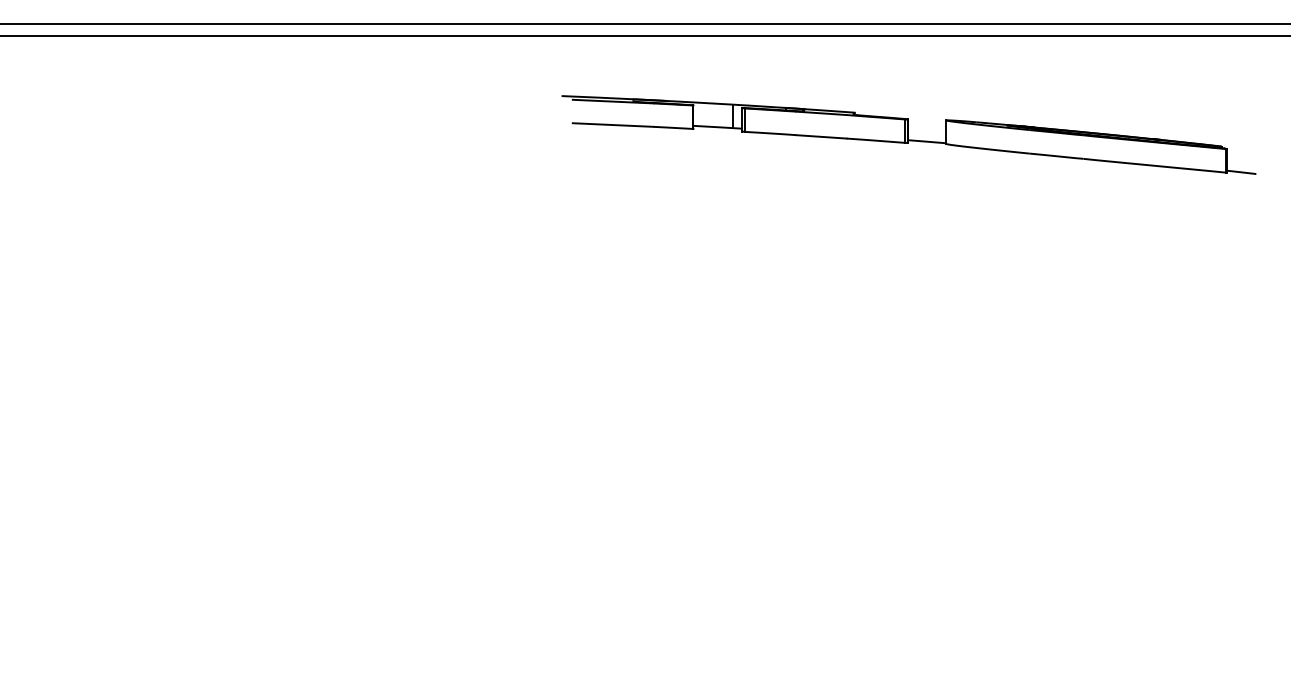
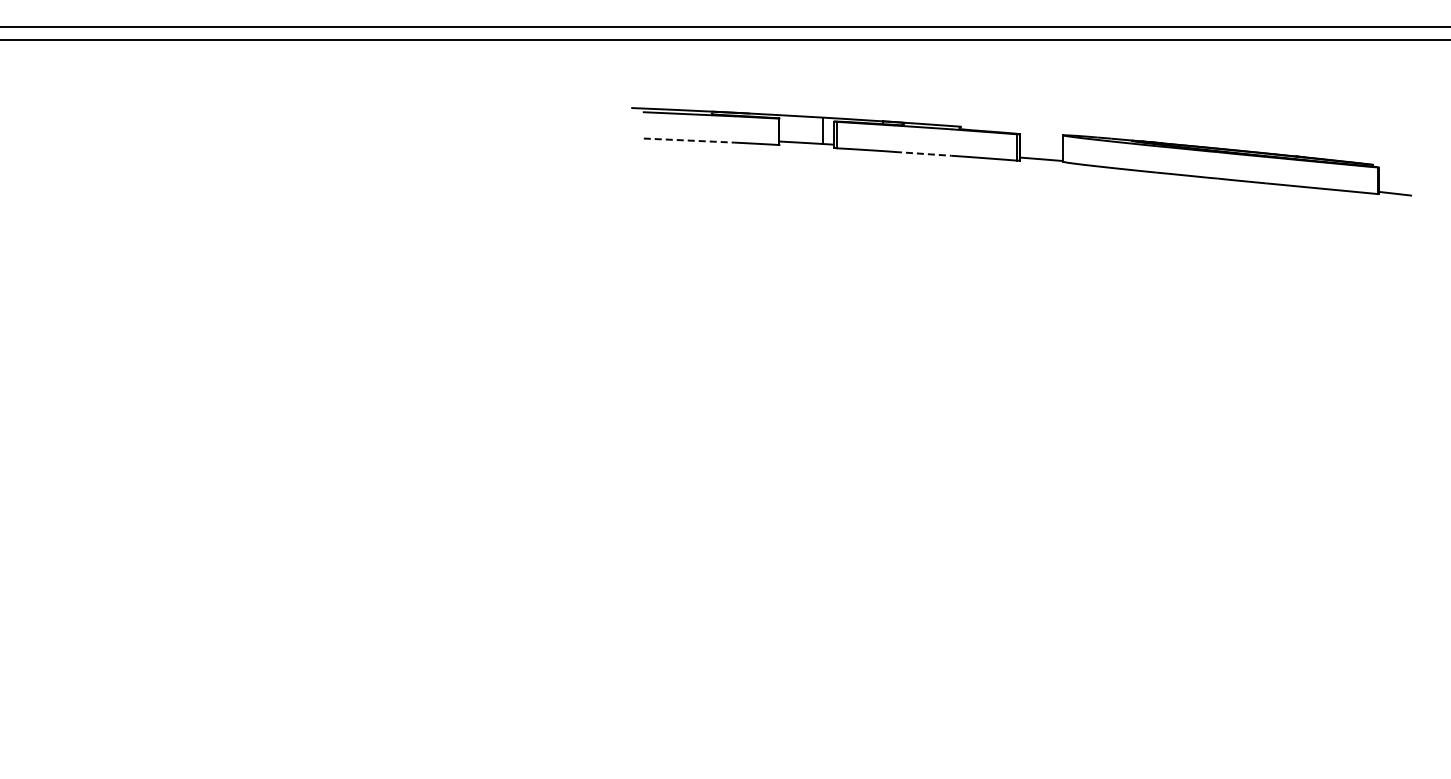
line: (613, 124) -> (689, 140), solid -> dashed
line: (821, 136) -> (923, 153), solid -> dashed

